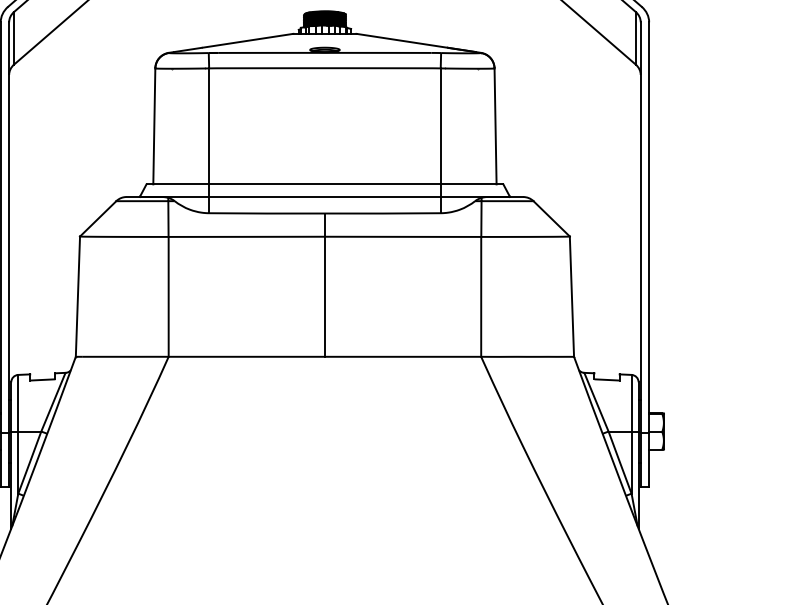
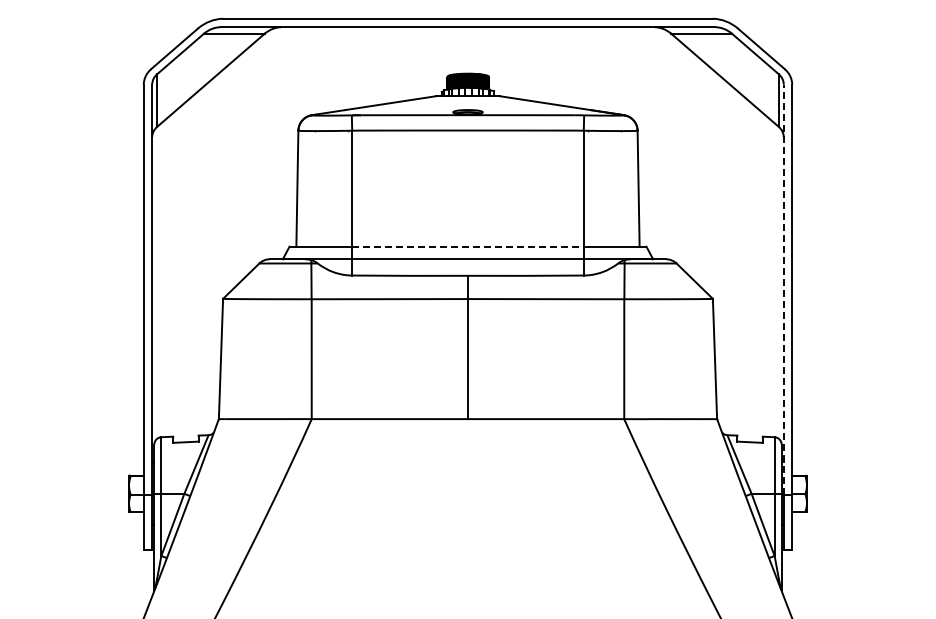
line: (325, 184) -> (468, 246), solid -> dashed
line: (640, 227) -> (783, 289), solid -> dashed

